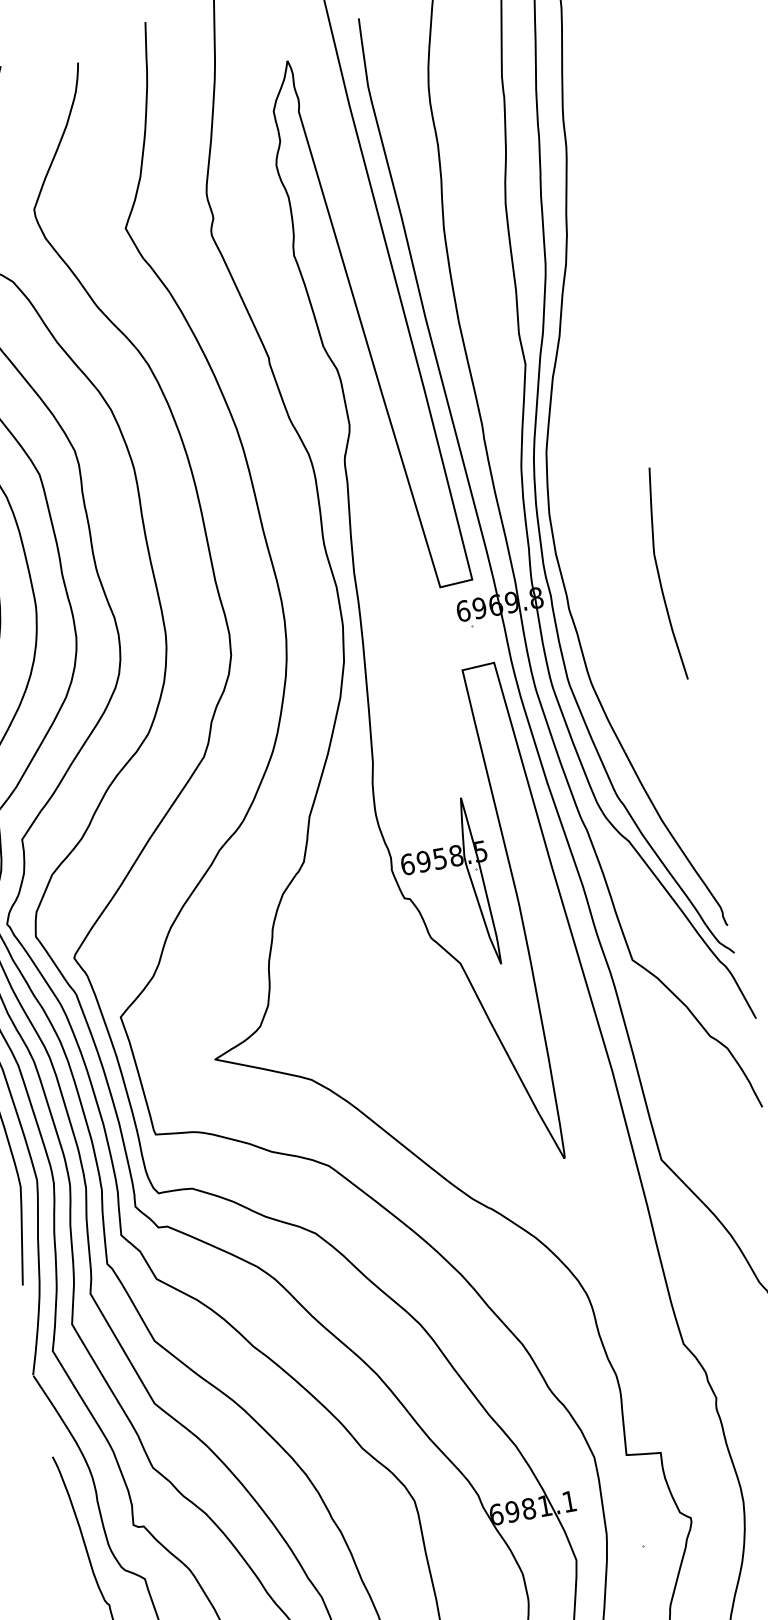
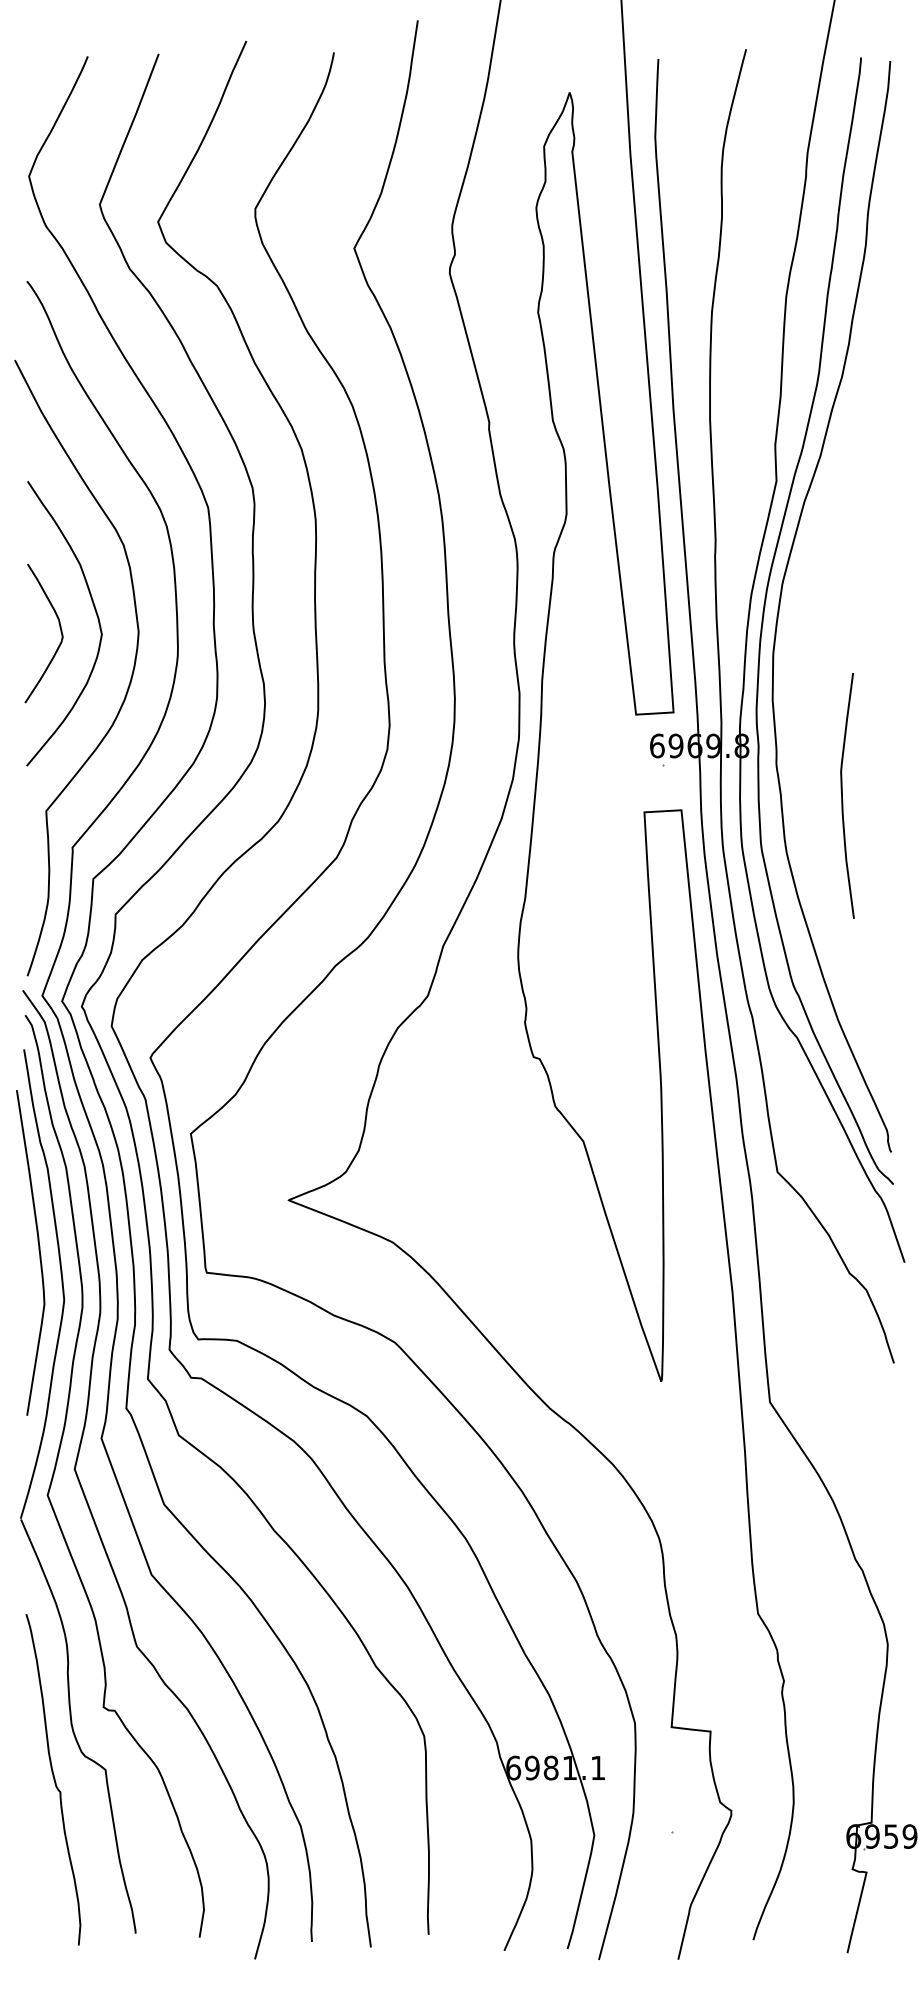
curve: (659, 574) -> (842, 795), moved
part: (443, 868) -> (583, 1031), removed

